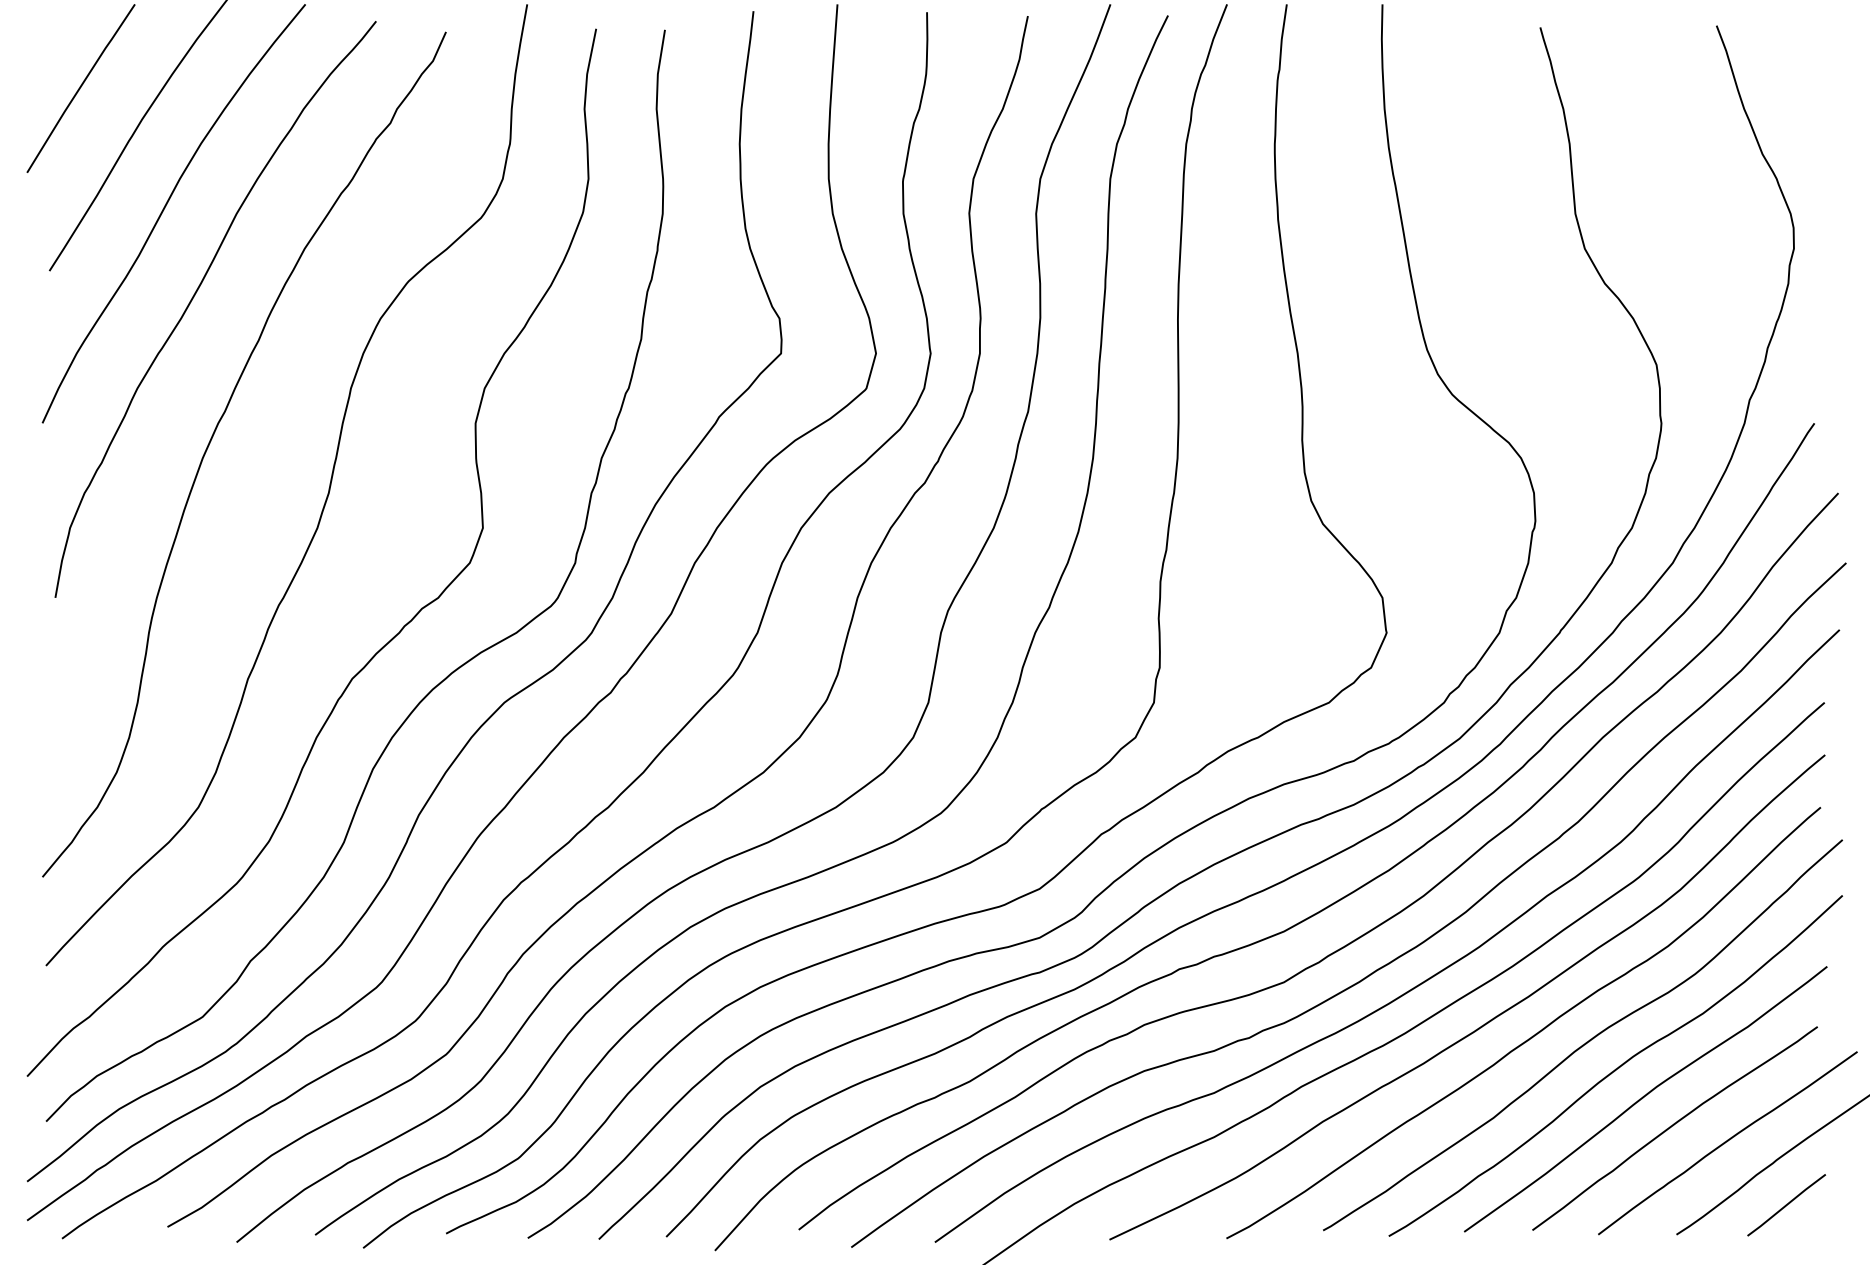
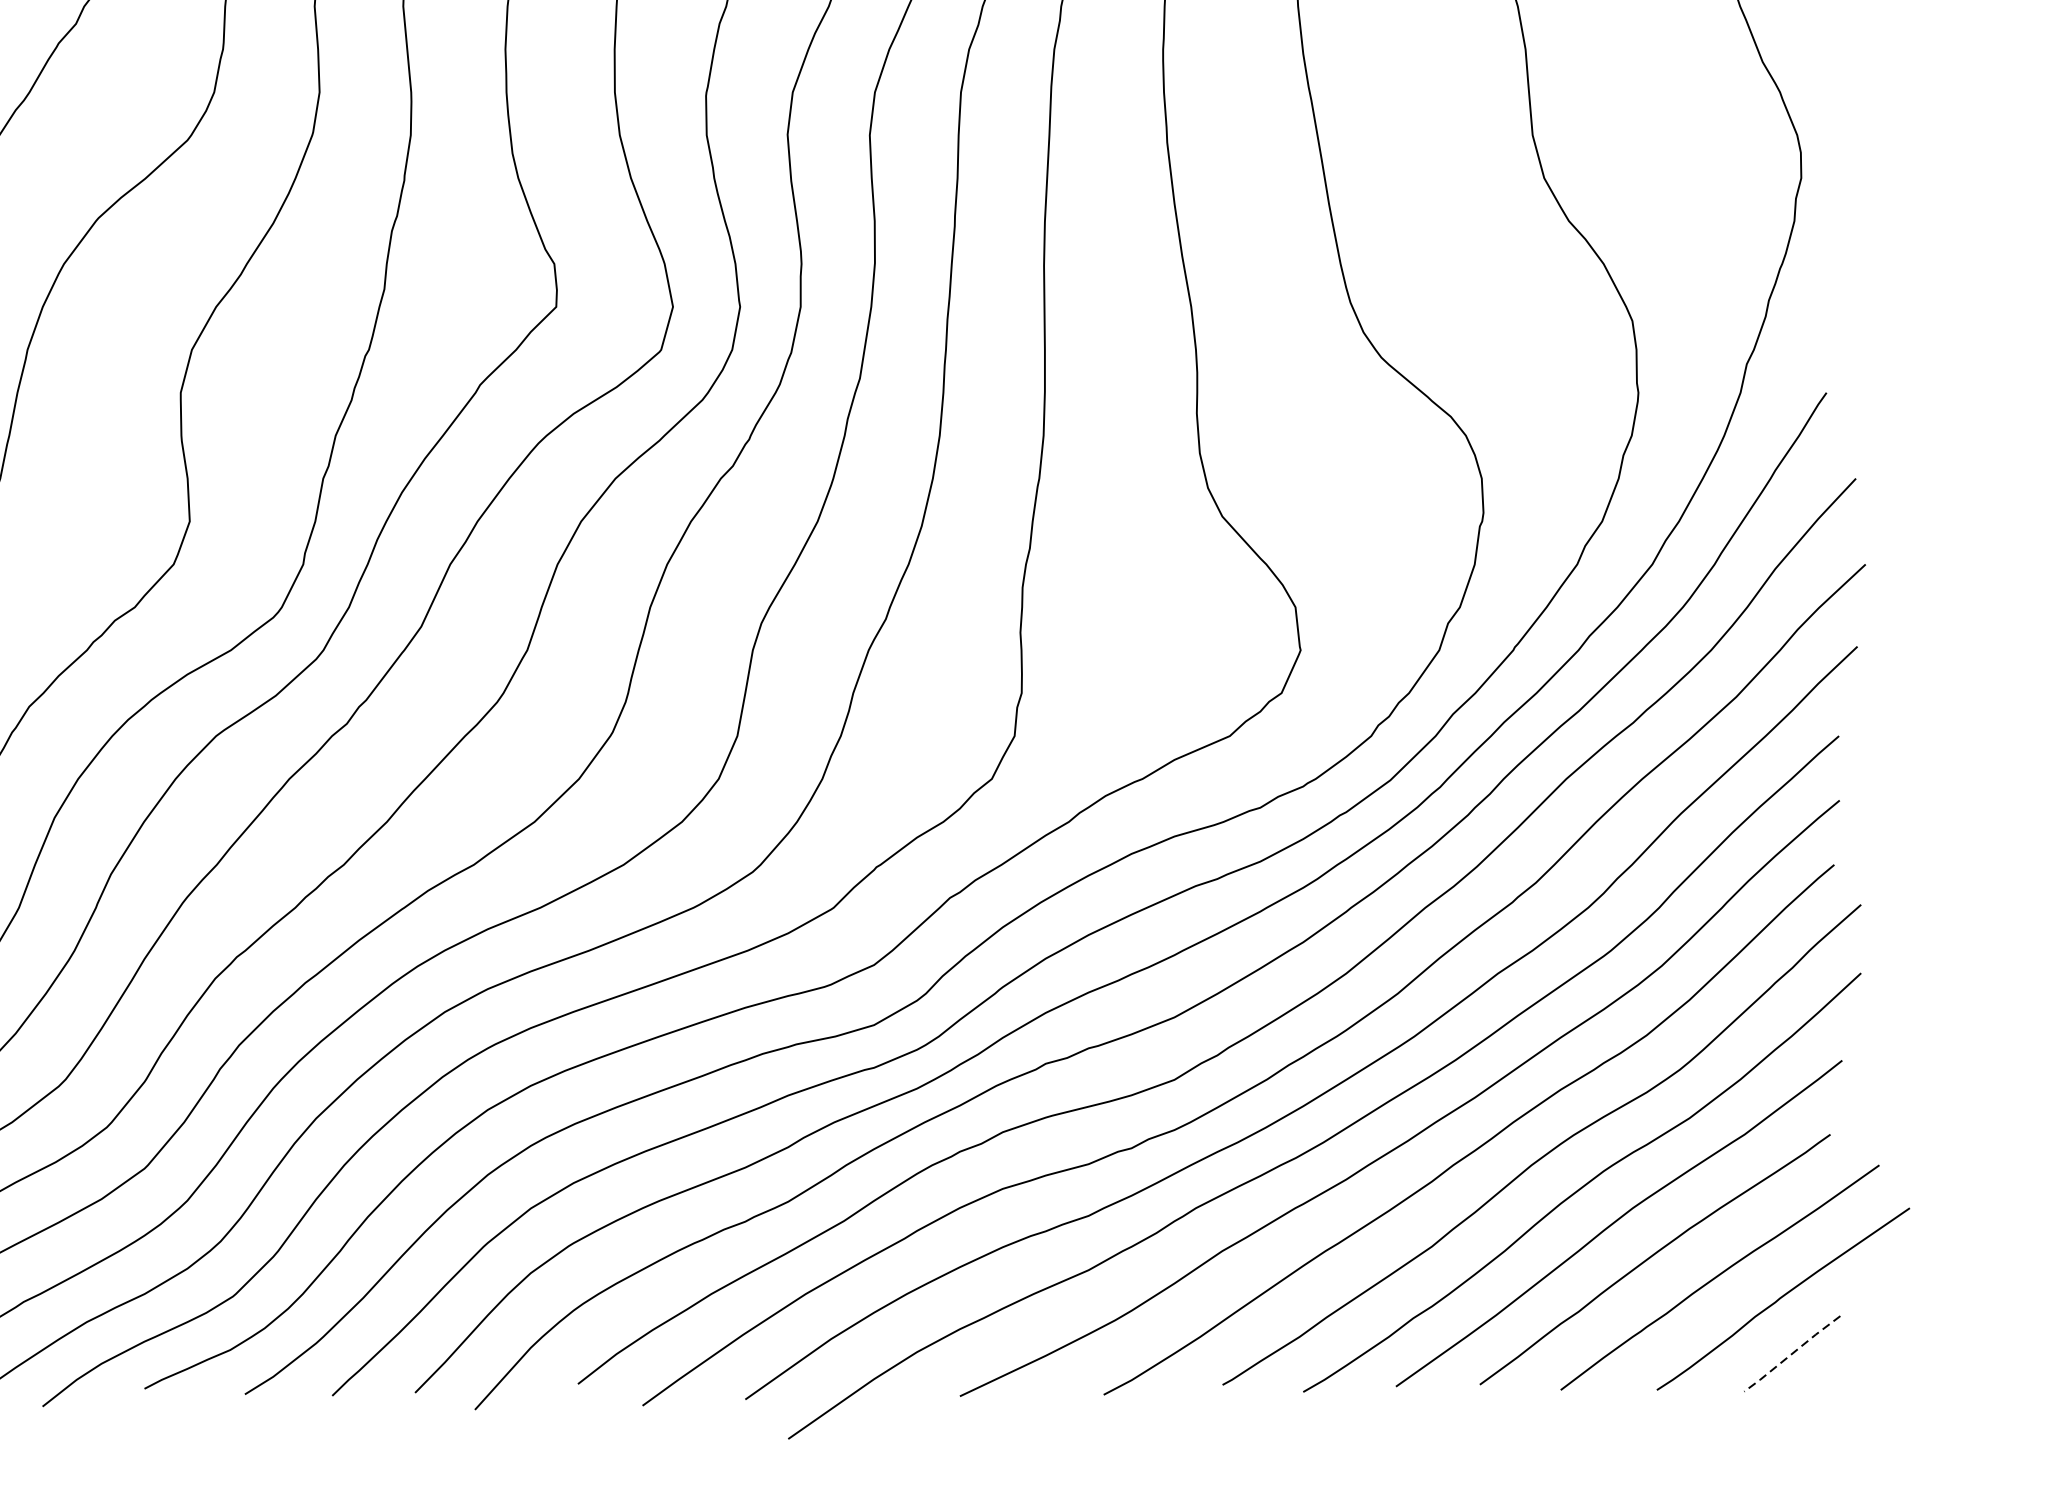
line: (1785, 1205) -> (1790, 1354), solid -> dashed

